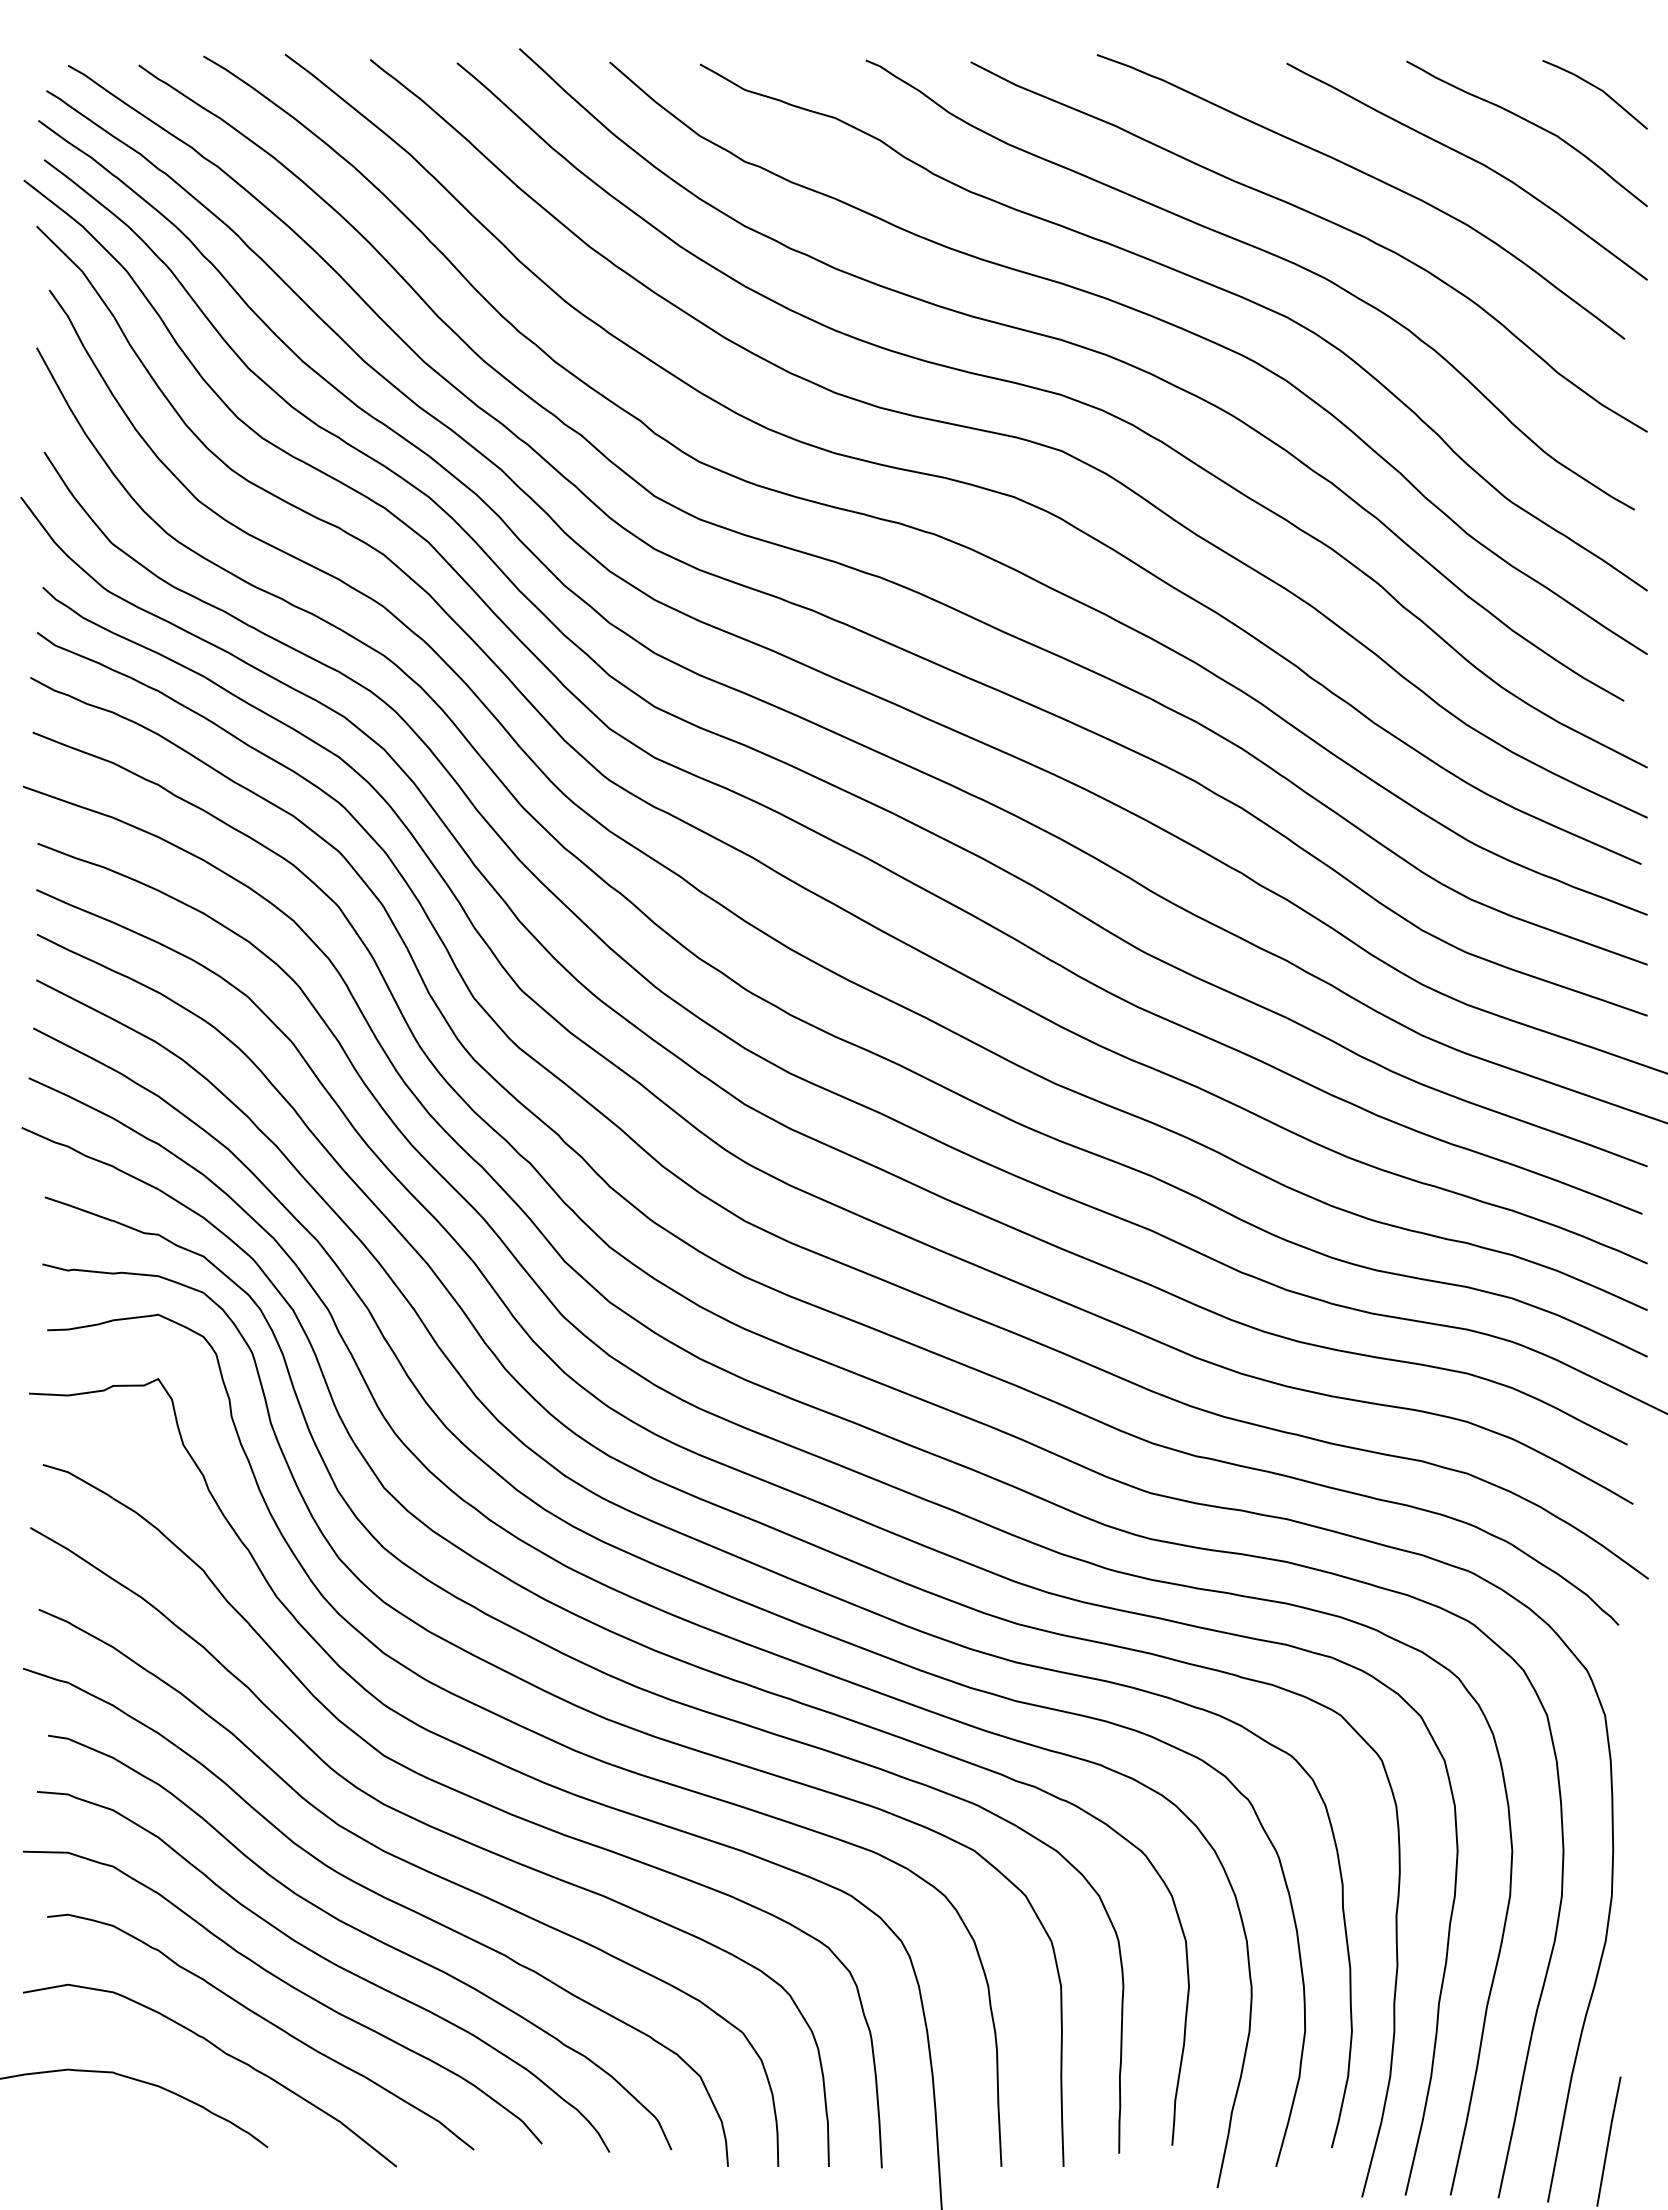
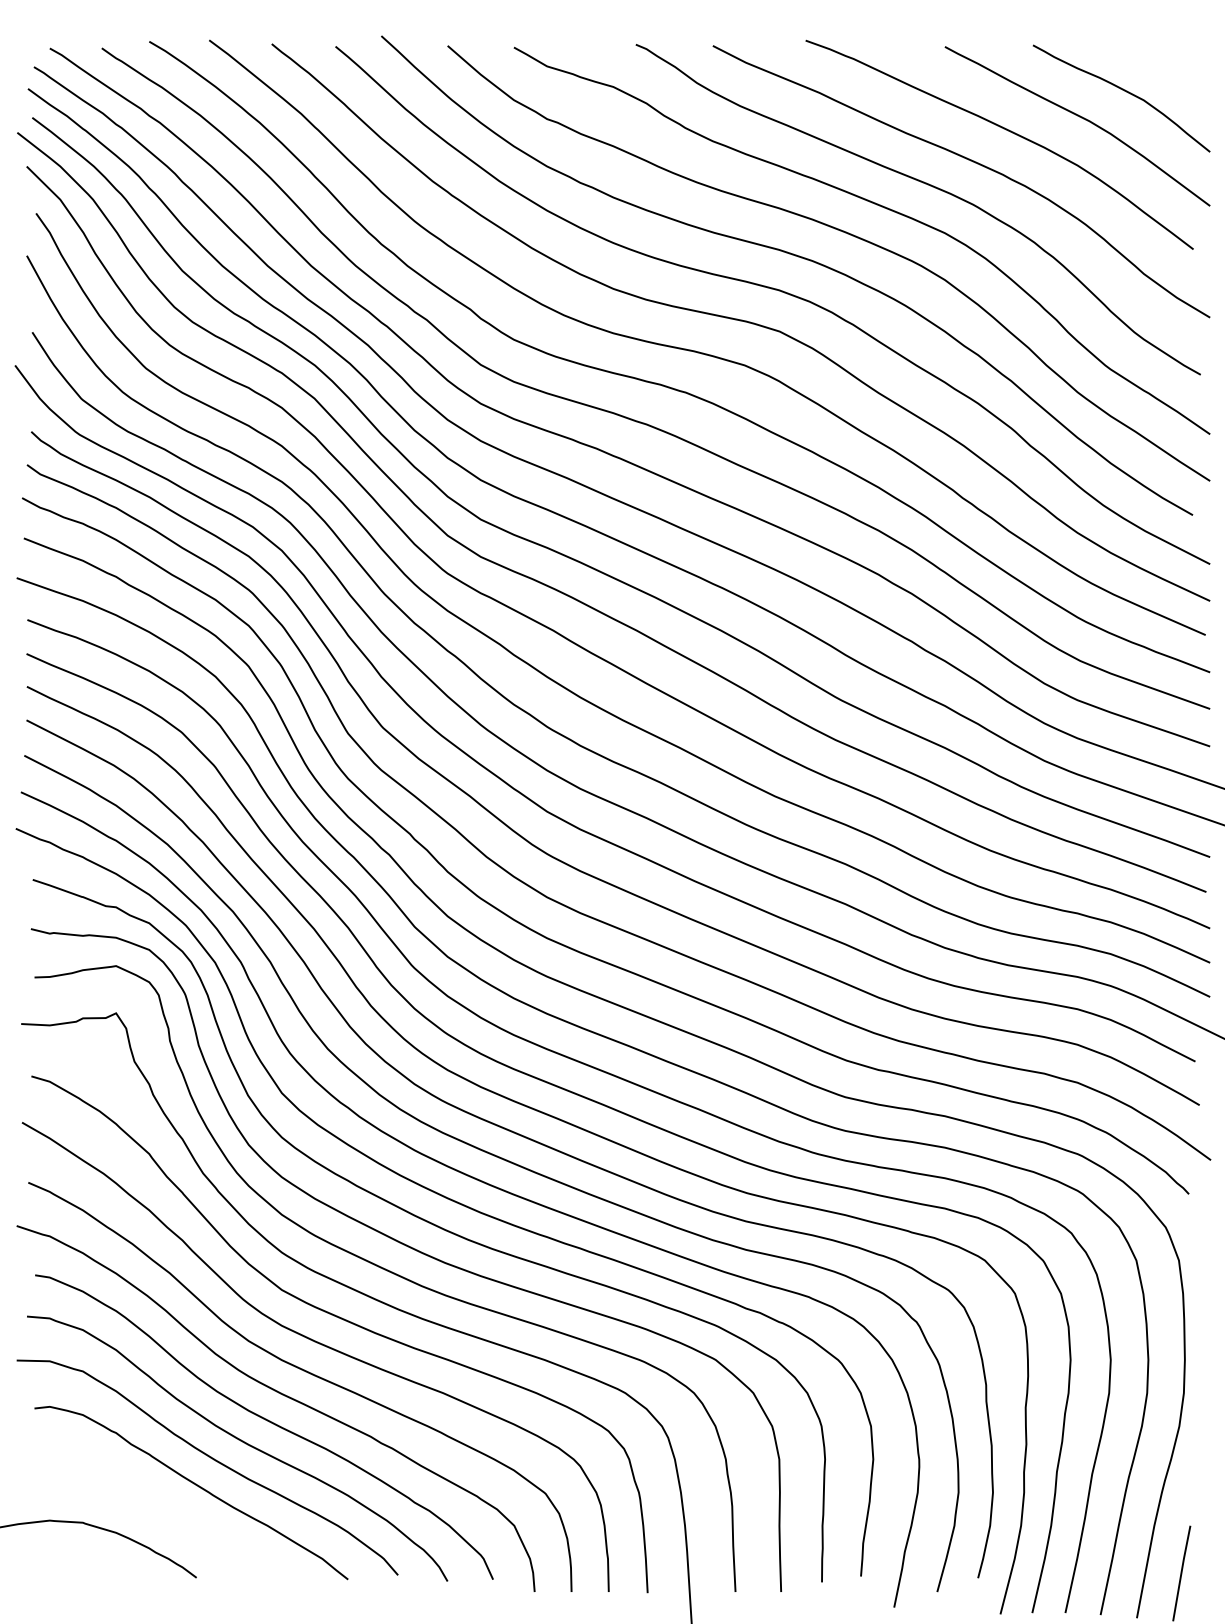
line: (1596, 88) -> (1172, 65), removed
curve: (225, 2054) -> (165, 1509), removed

